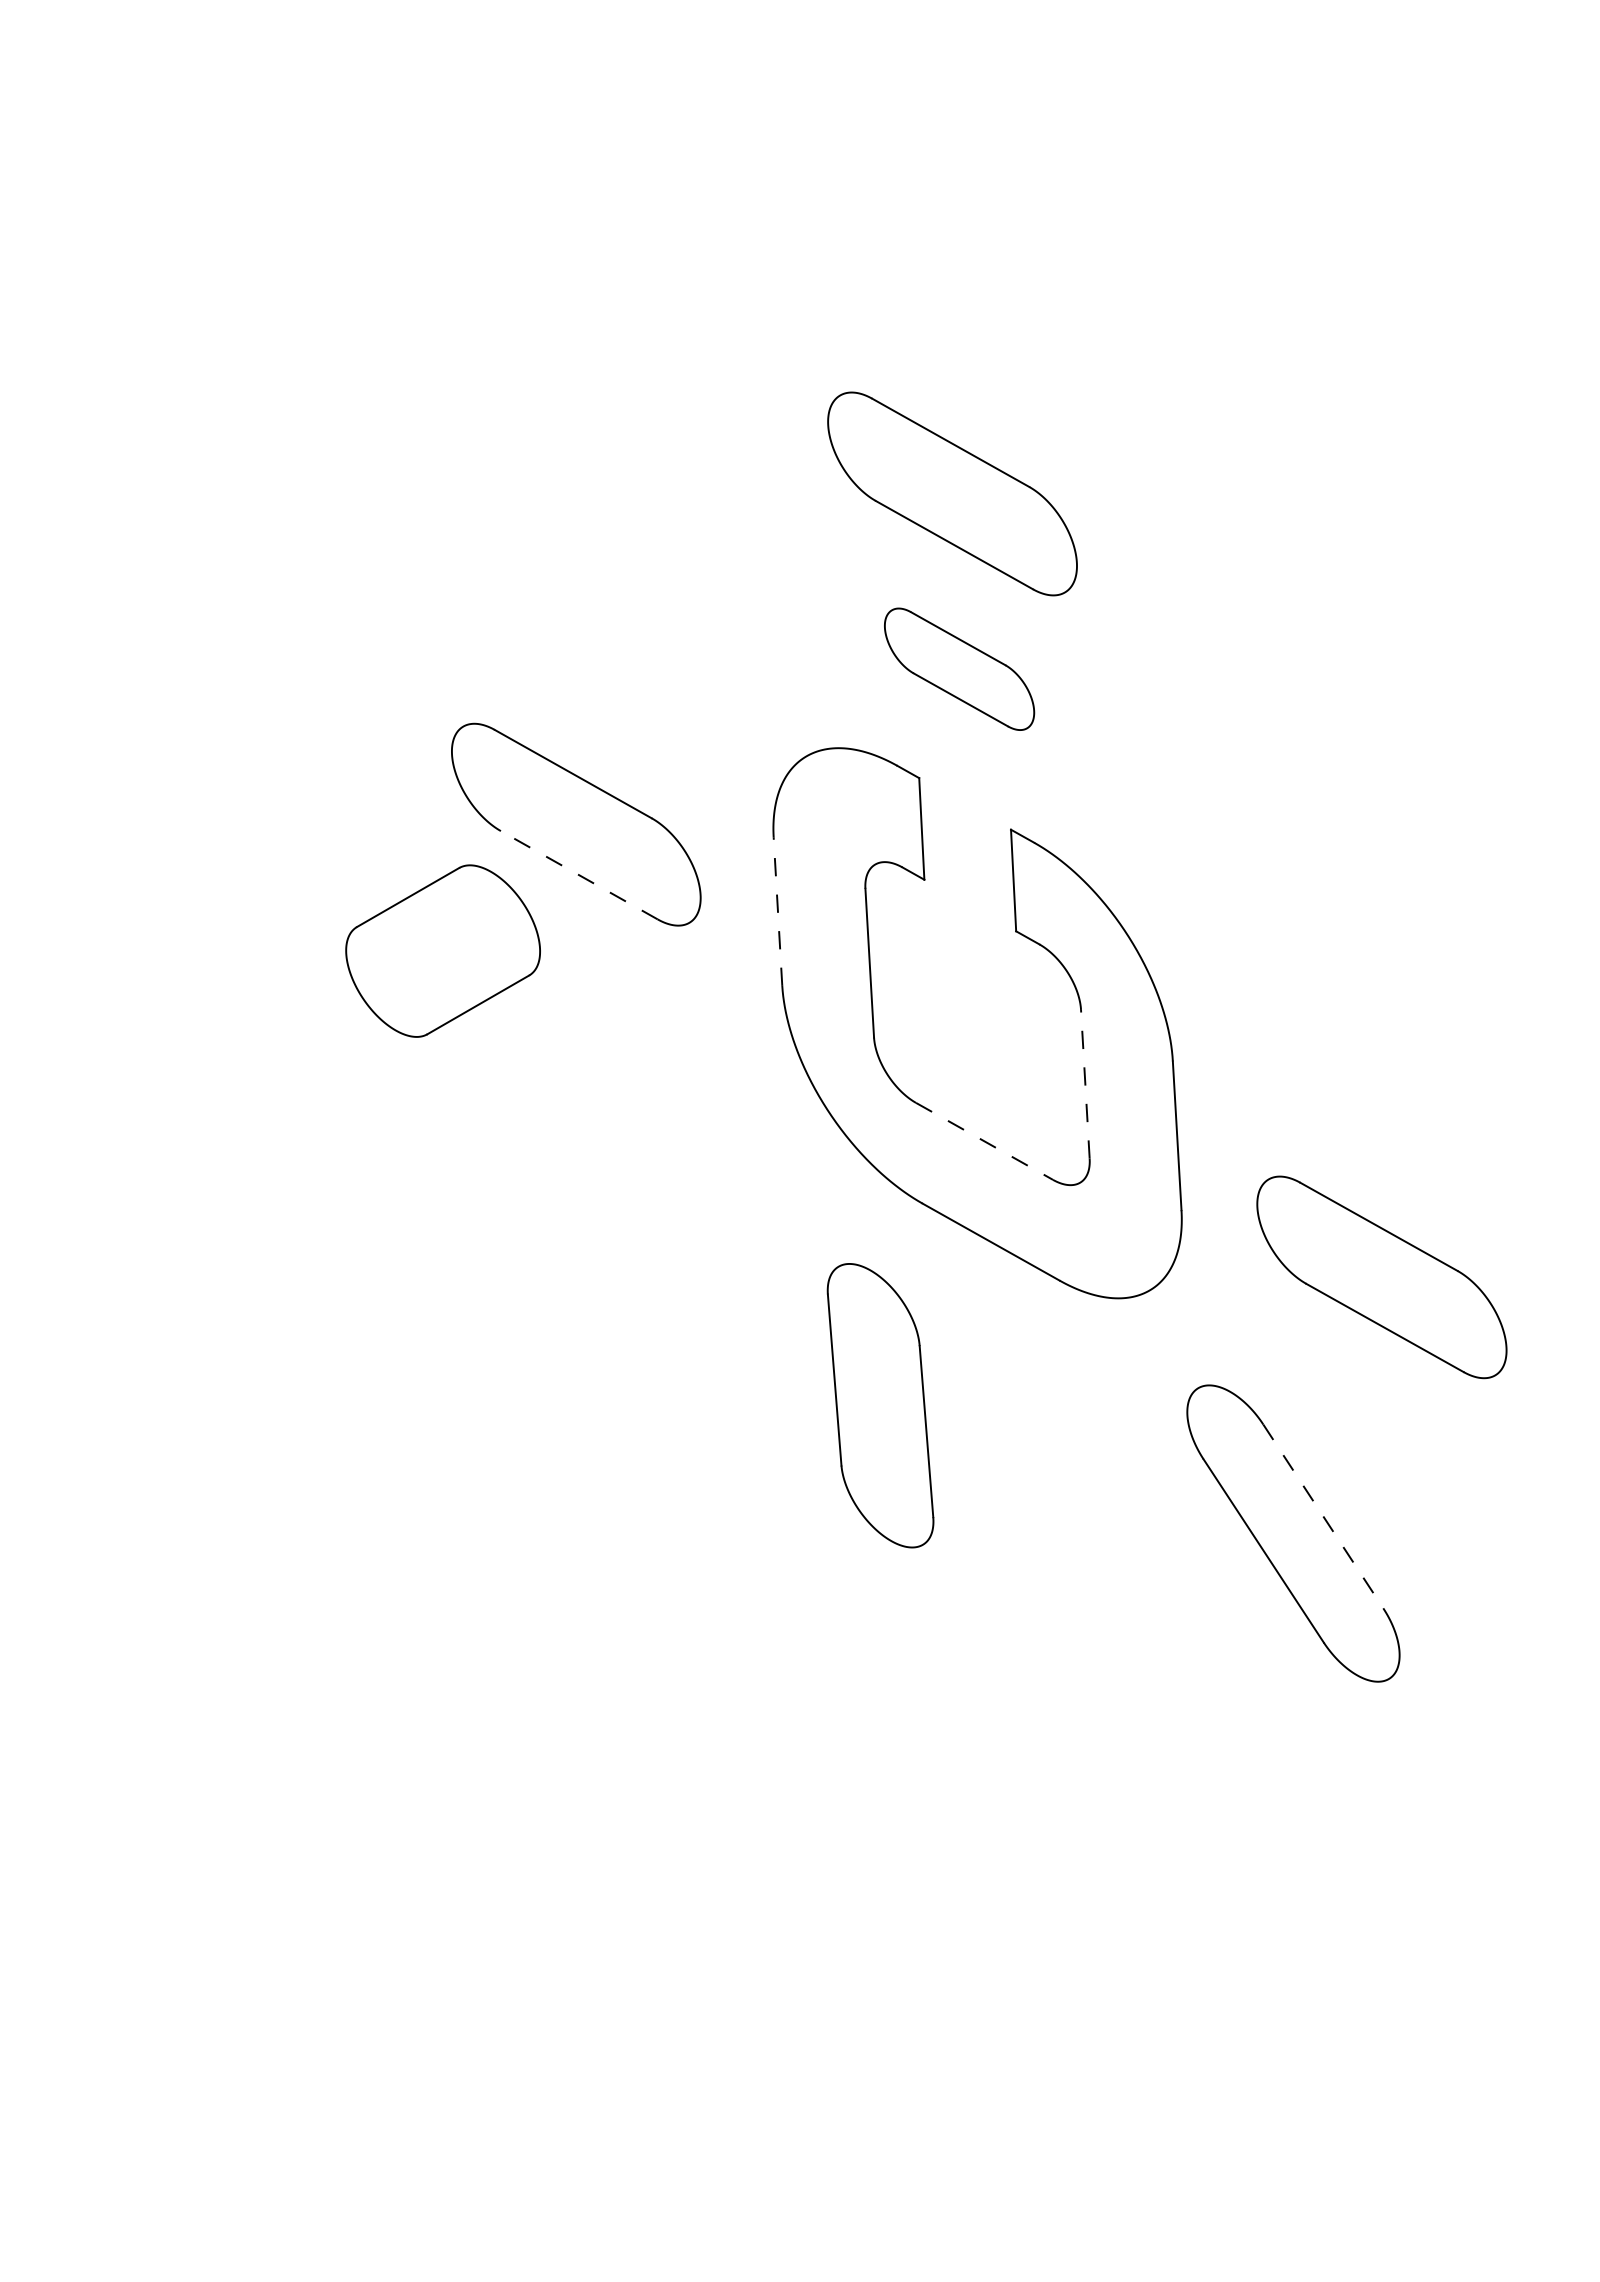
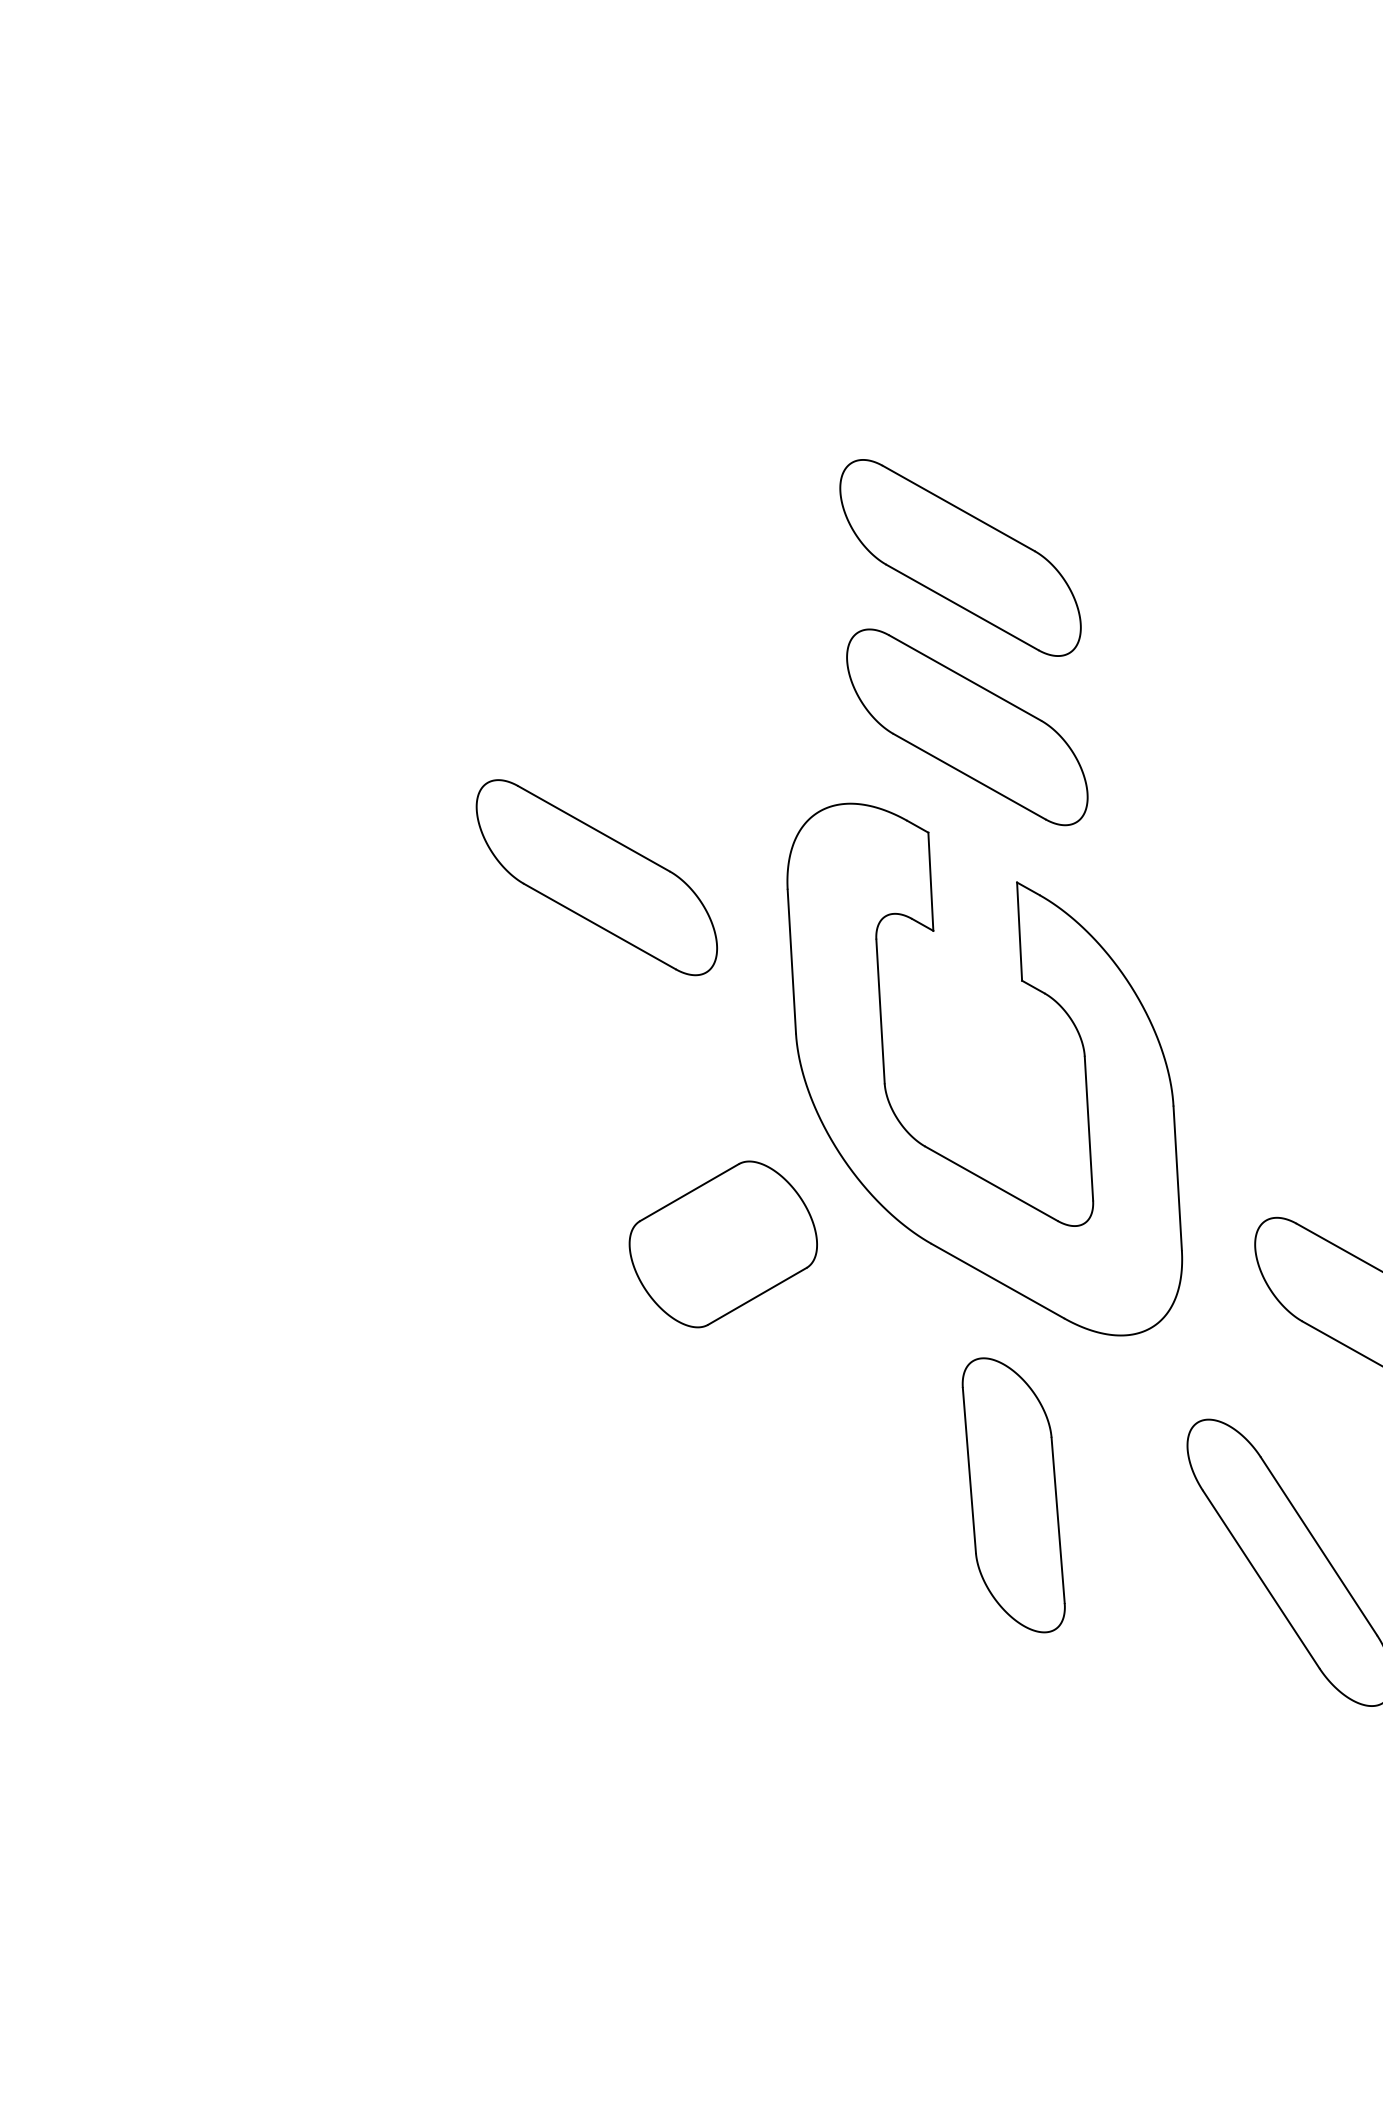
part: (959, 669) -> (967, 727), size x1.67
line: (578, 875) -> (599, 926), dashed -> solid
line: (777, 911) -> (791, 961), dashed -> solid
part: (442, 950) -> (722, 1243), moved
line: (1085, 1083) -> (1089, 1127), dashed -> solid
line: (984, 1141) -> (991, 1183), dashed -> solid
part: (880, 1405) -> (1013, 1495), moved
line: (1323, 1516) -> (1319, 1546), dashed -> solid

